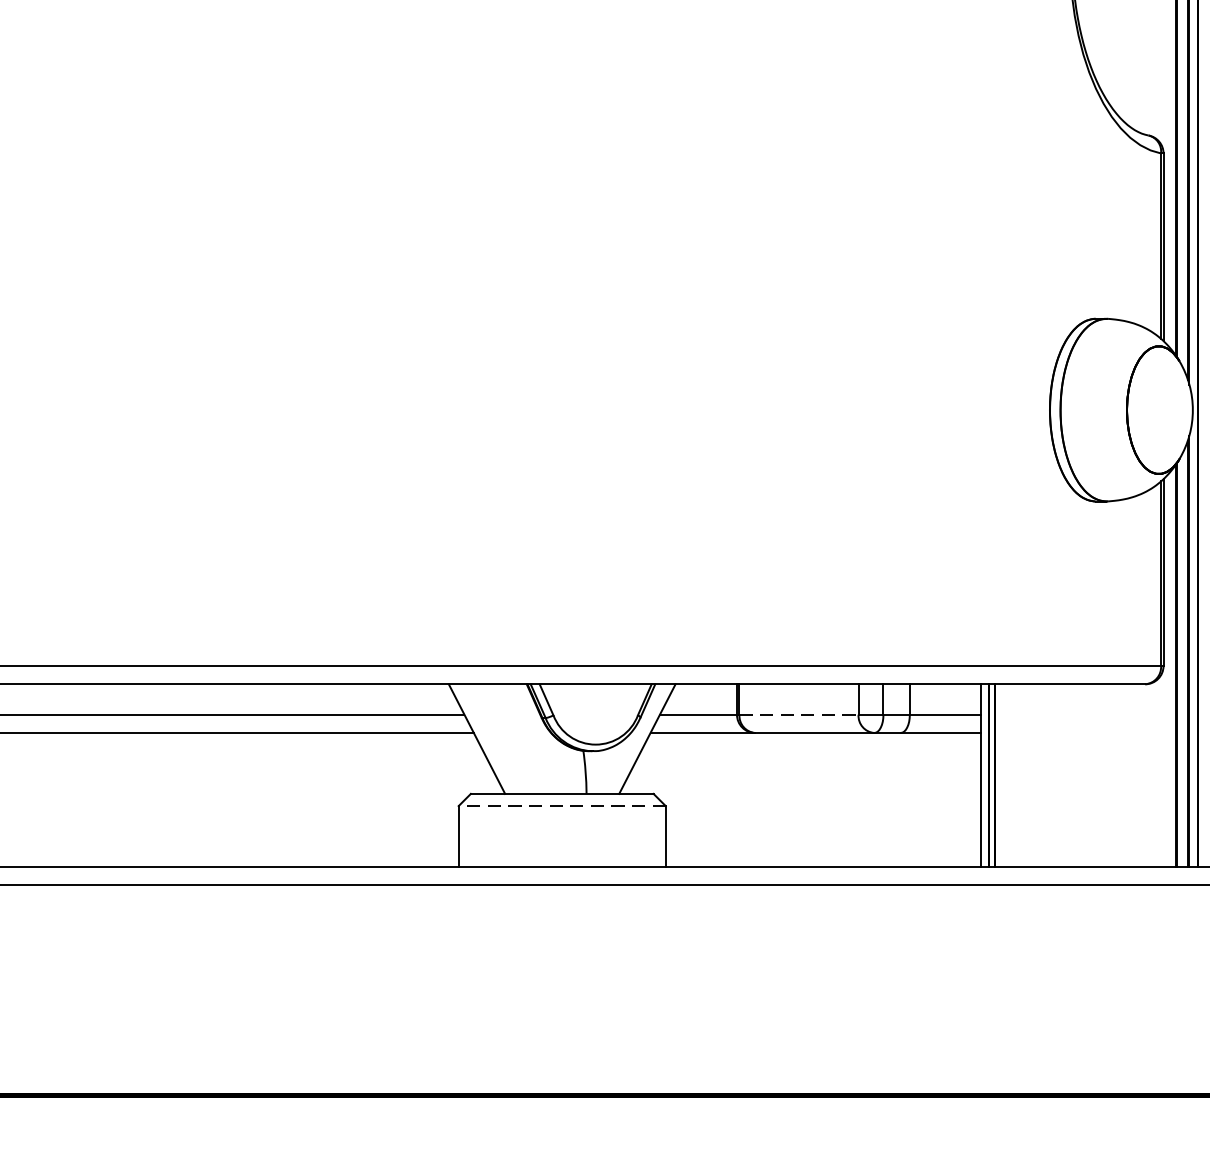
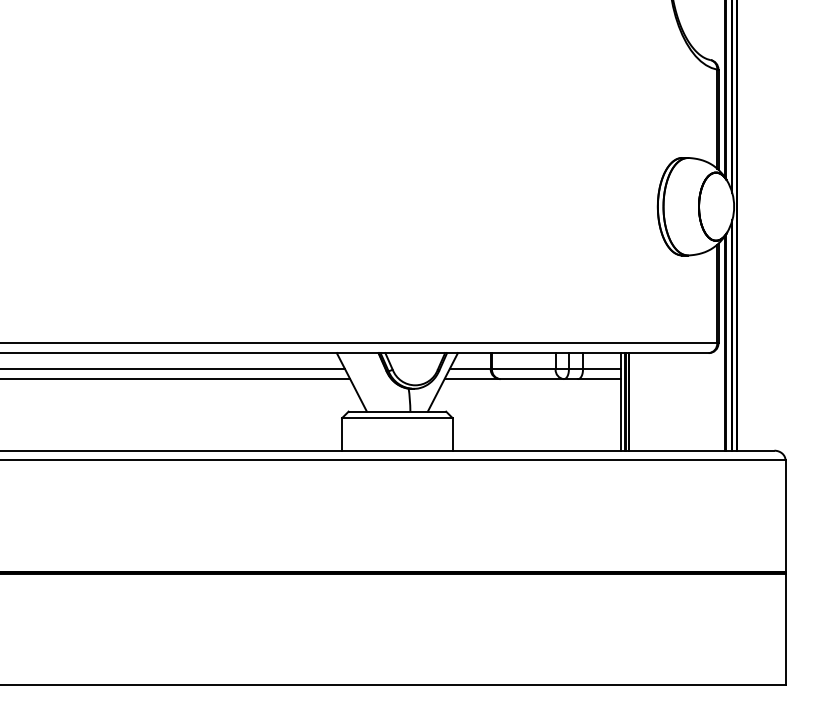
line: (798, 714) -> (523, 369), dashed -> solid
line: (560, 806) -> (396, 418), dashed -> solid

